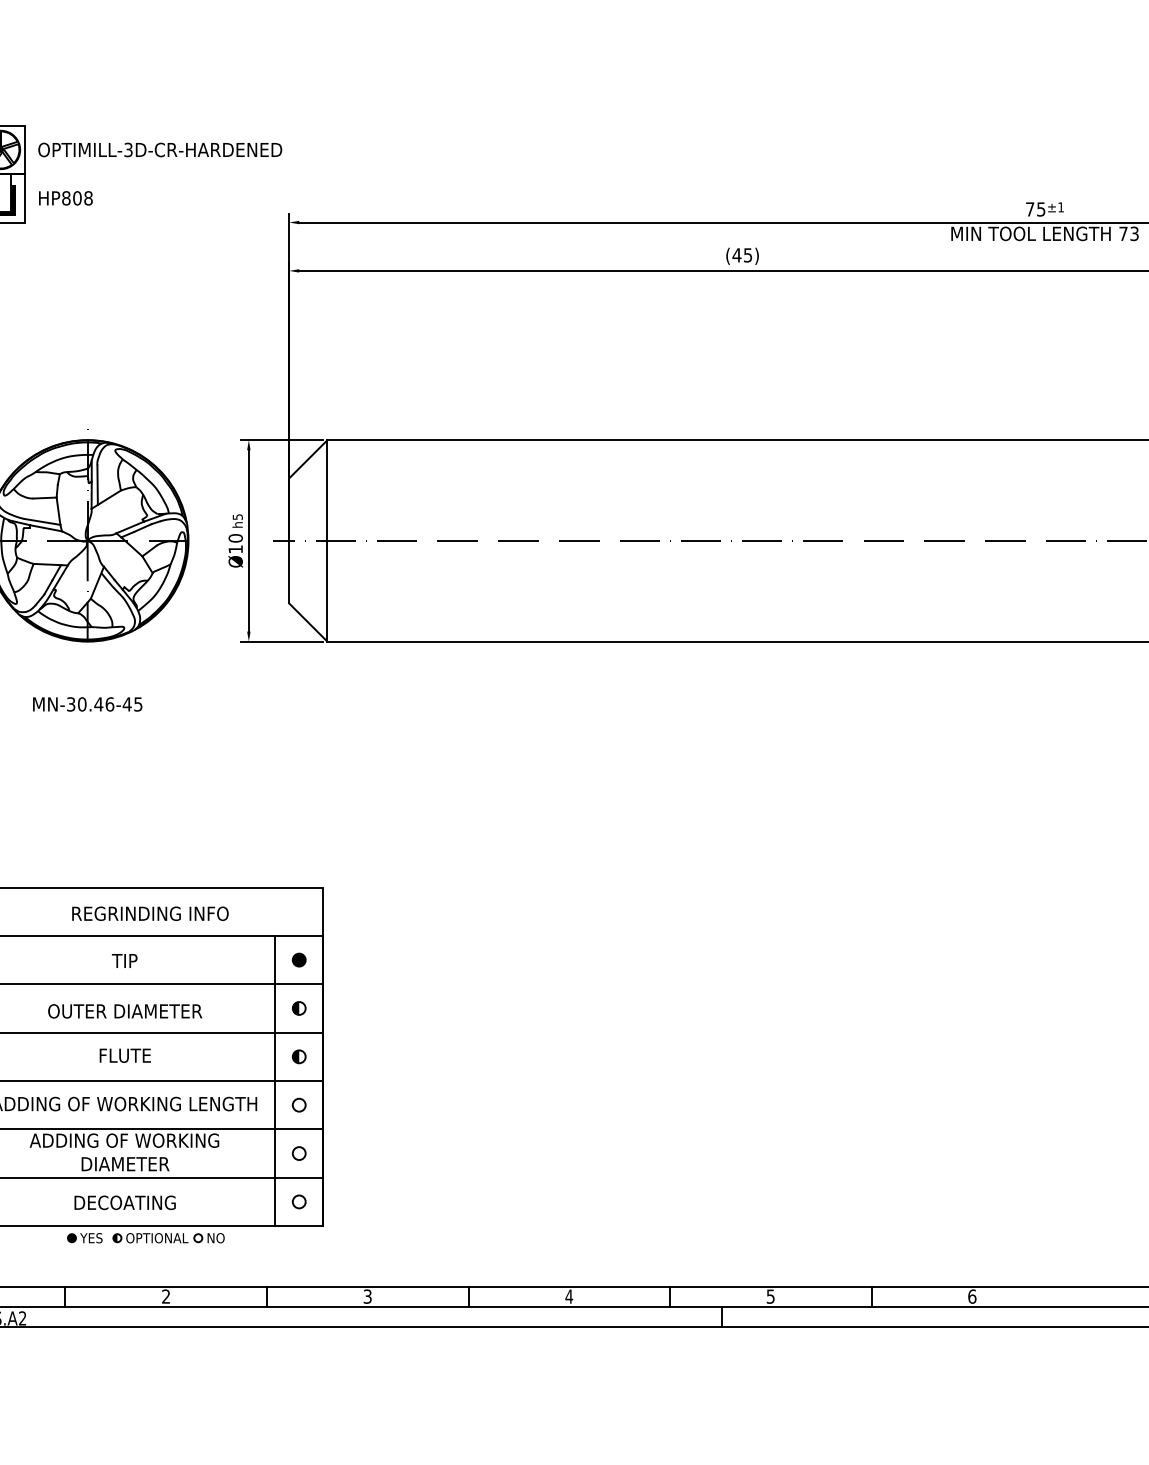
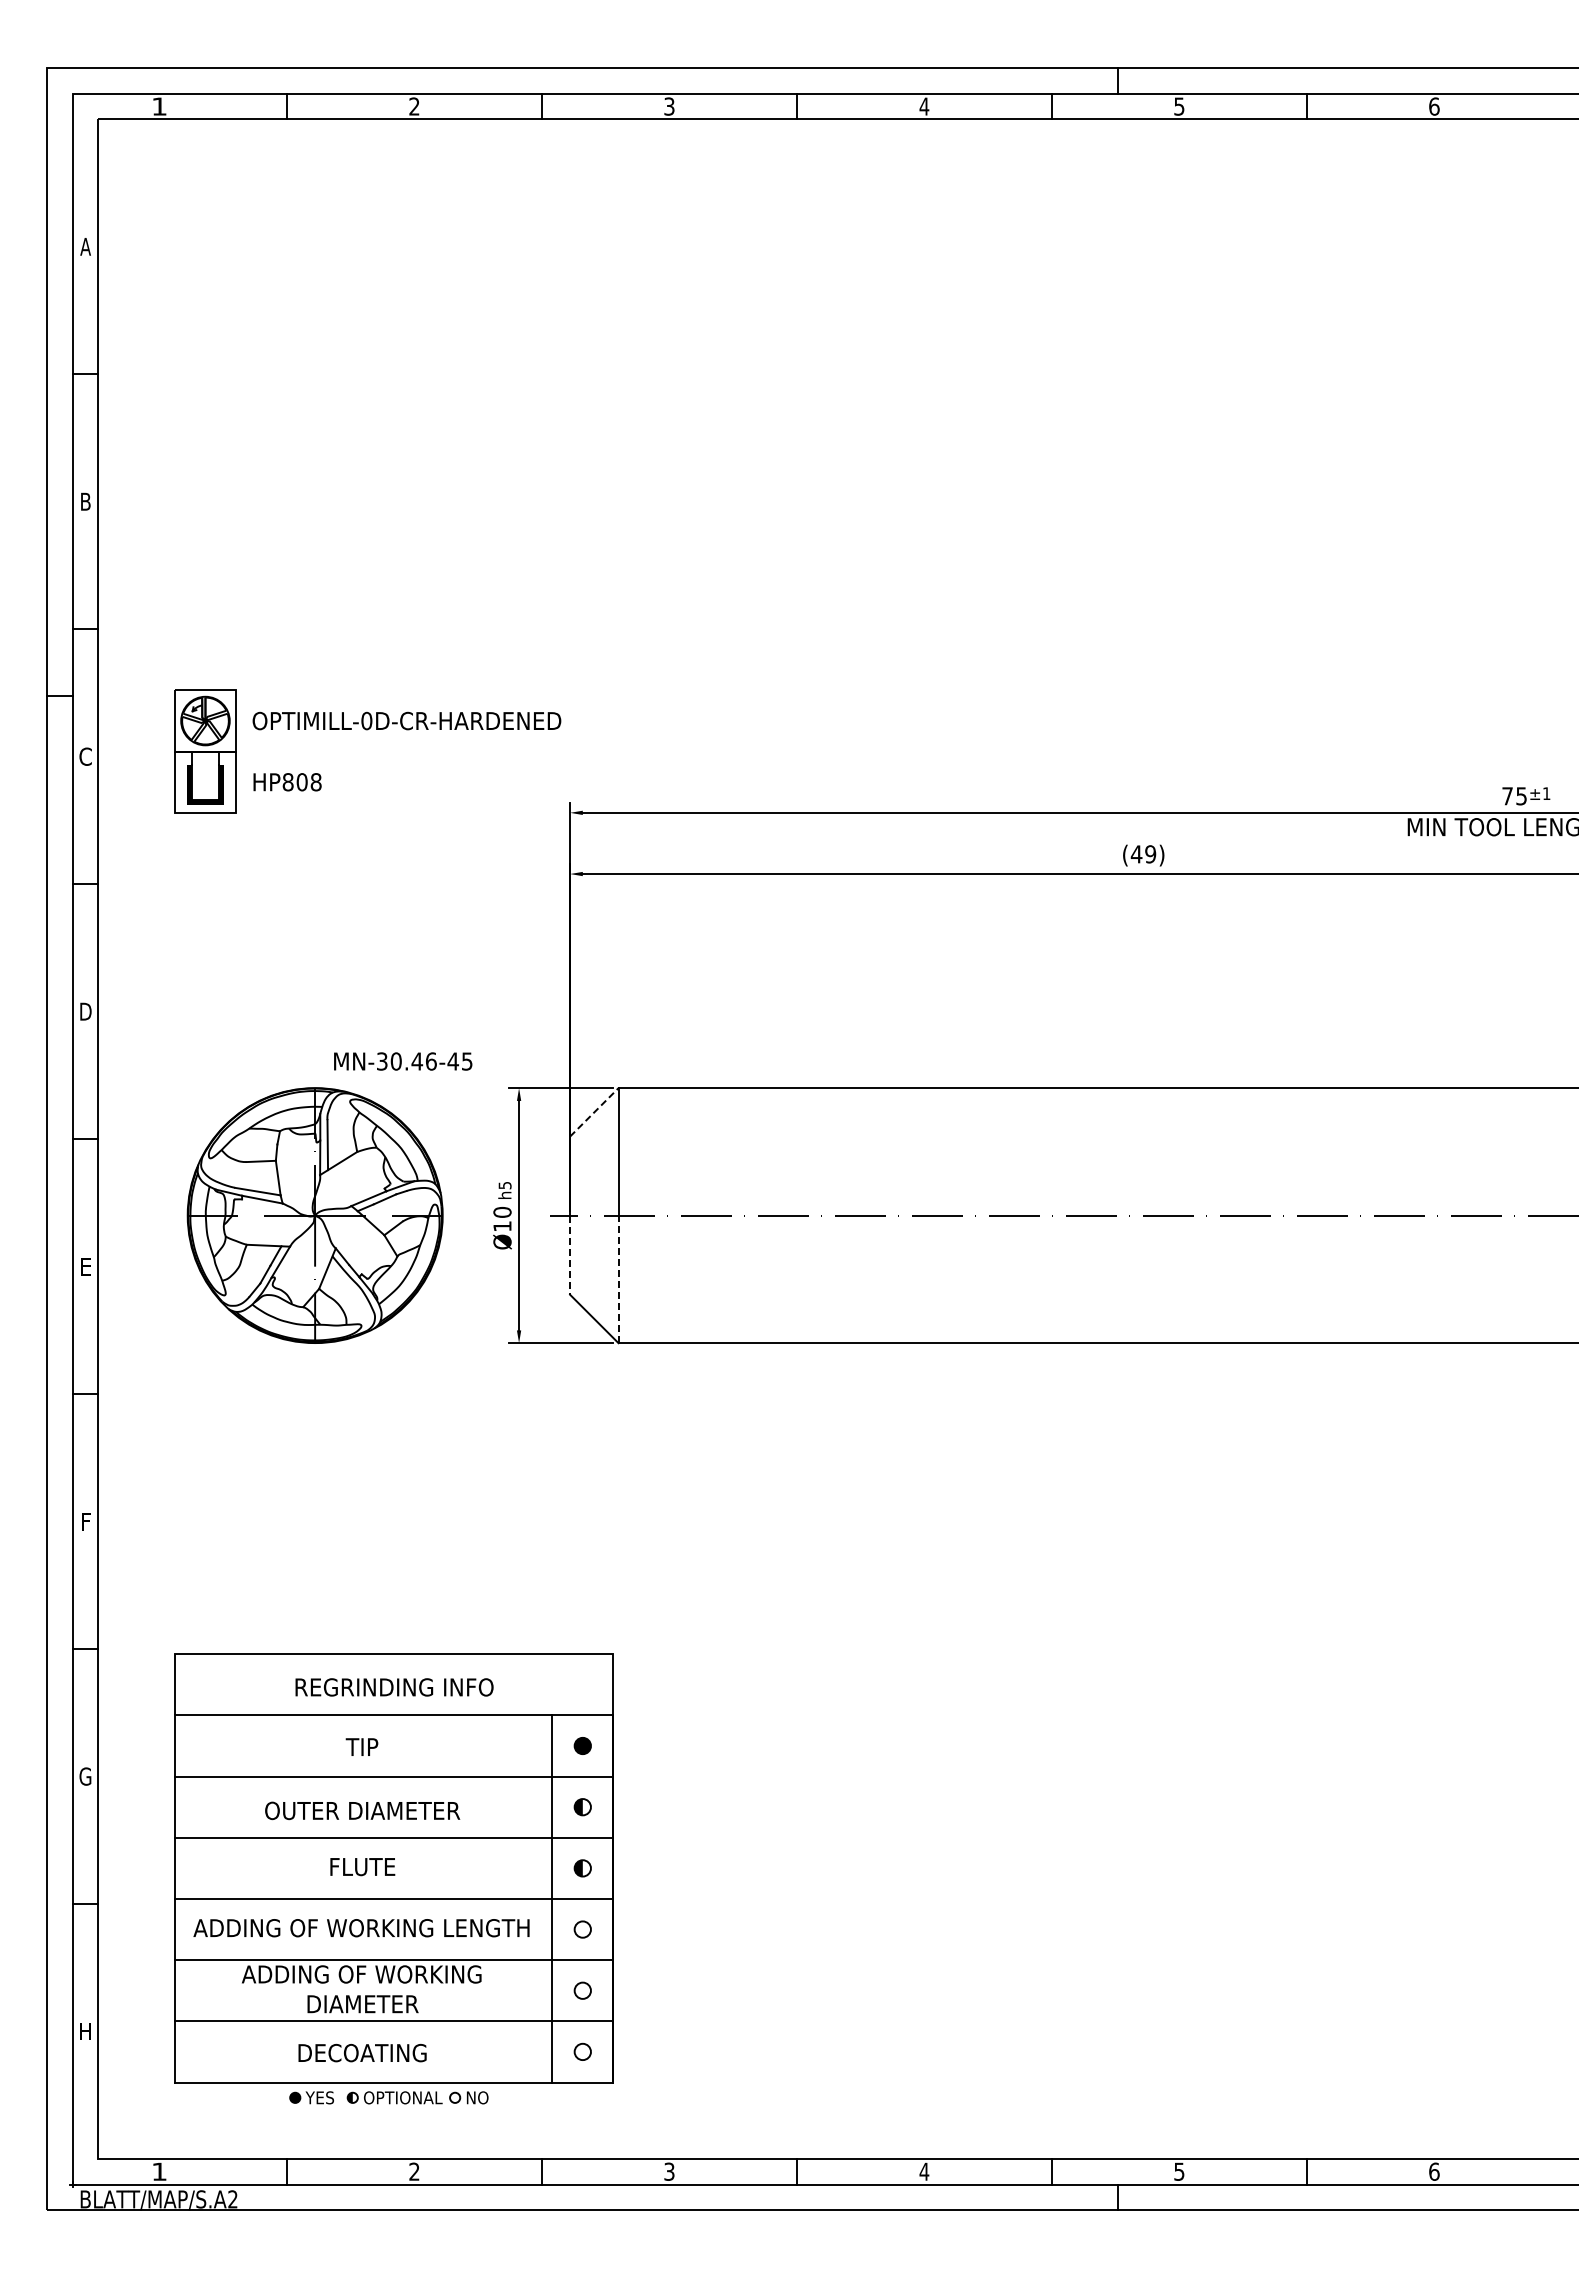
text: (128, 149) -> (366, 720), OPTIMILL-3D-CR-HARDENED -> OPTIMILL-0D-CR-HARDENED
text: (747, 255) -> (1150, 854), (45) -> (49)
line: (308, 459) -> (594, 1112), solid -> dashed
line: (289, 572) -> (570, 1255), solid -> dashed
line: (327, 591) -> (618, 1279), solid -> dashed
text: (87, 704) -> (403, 1061), moved

